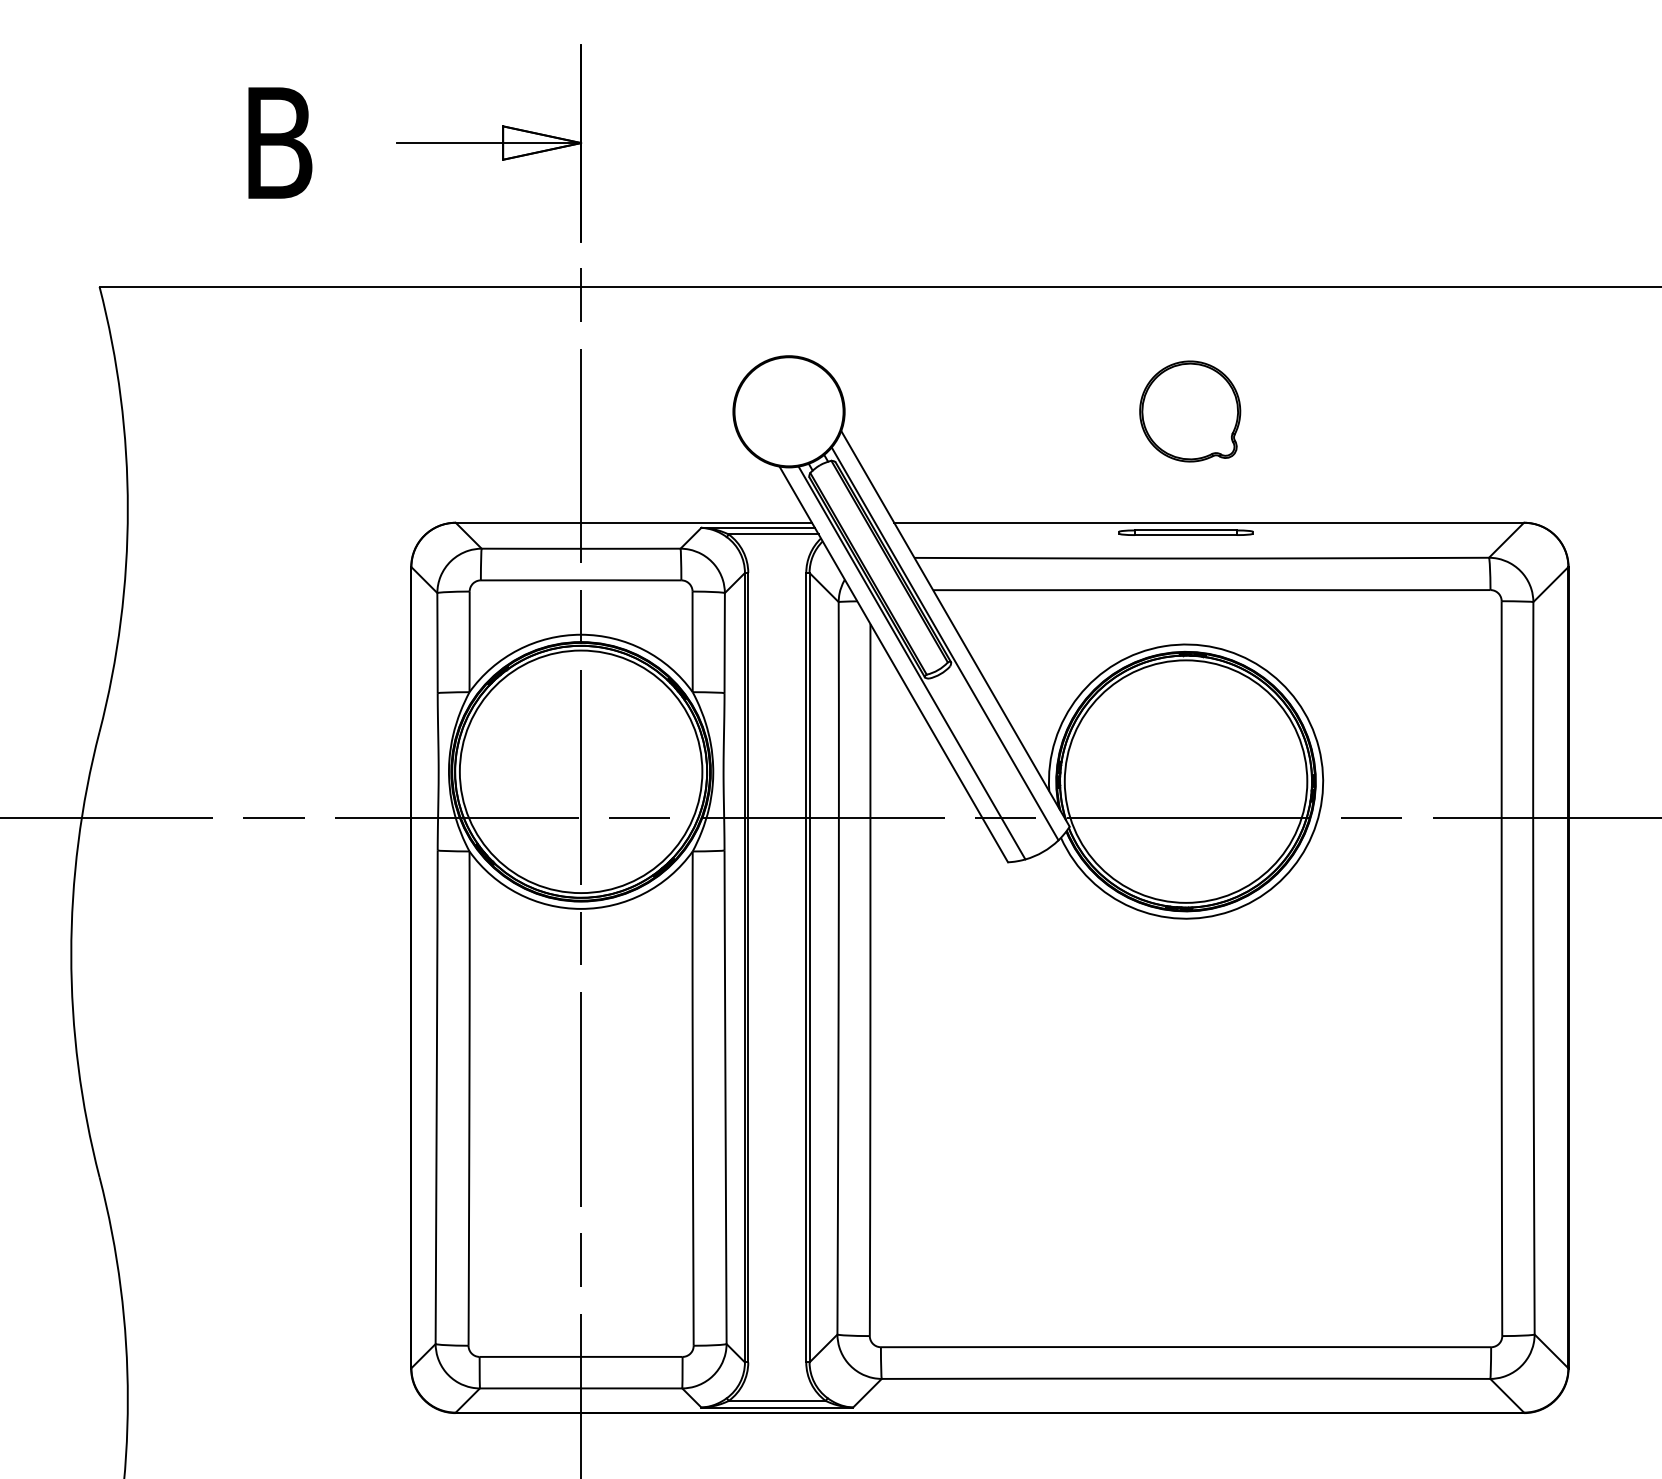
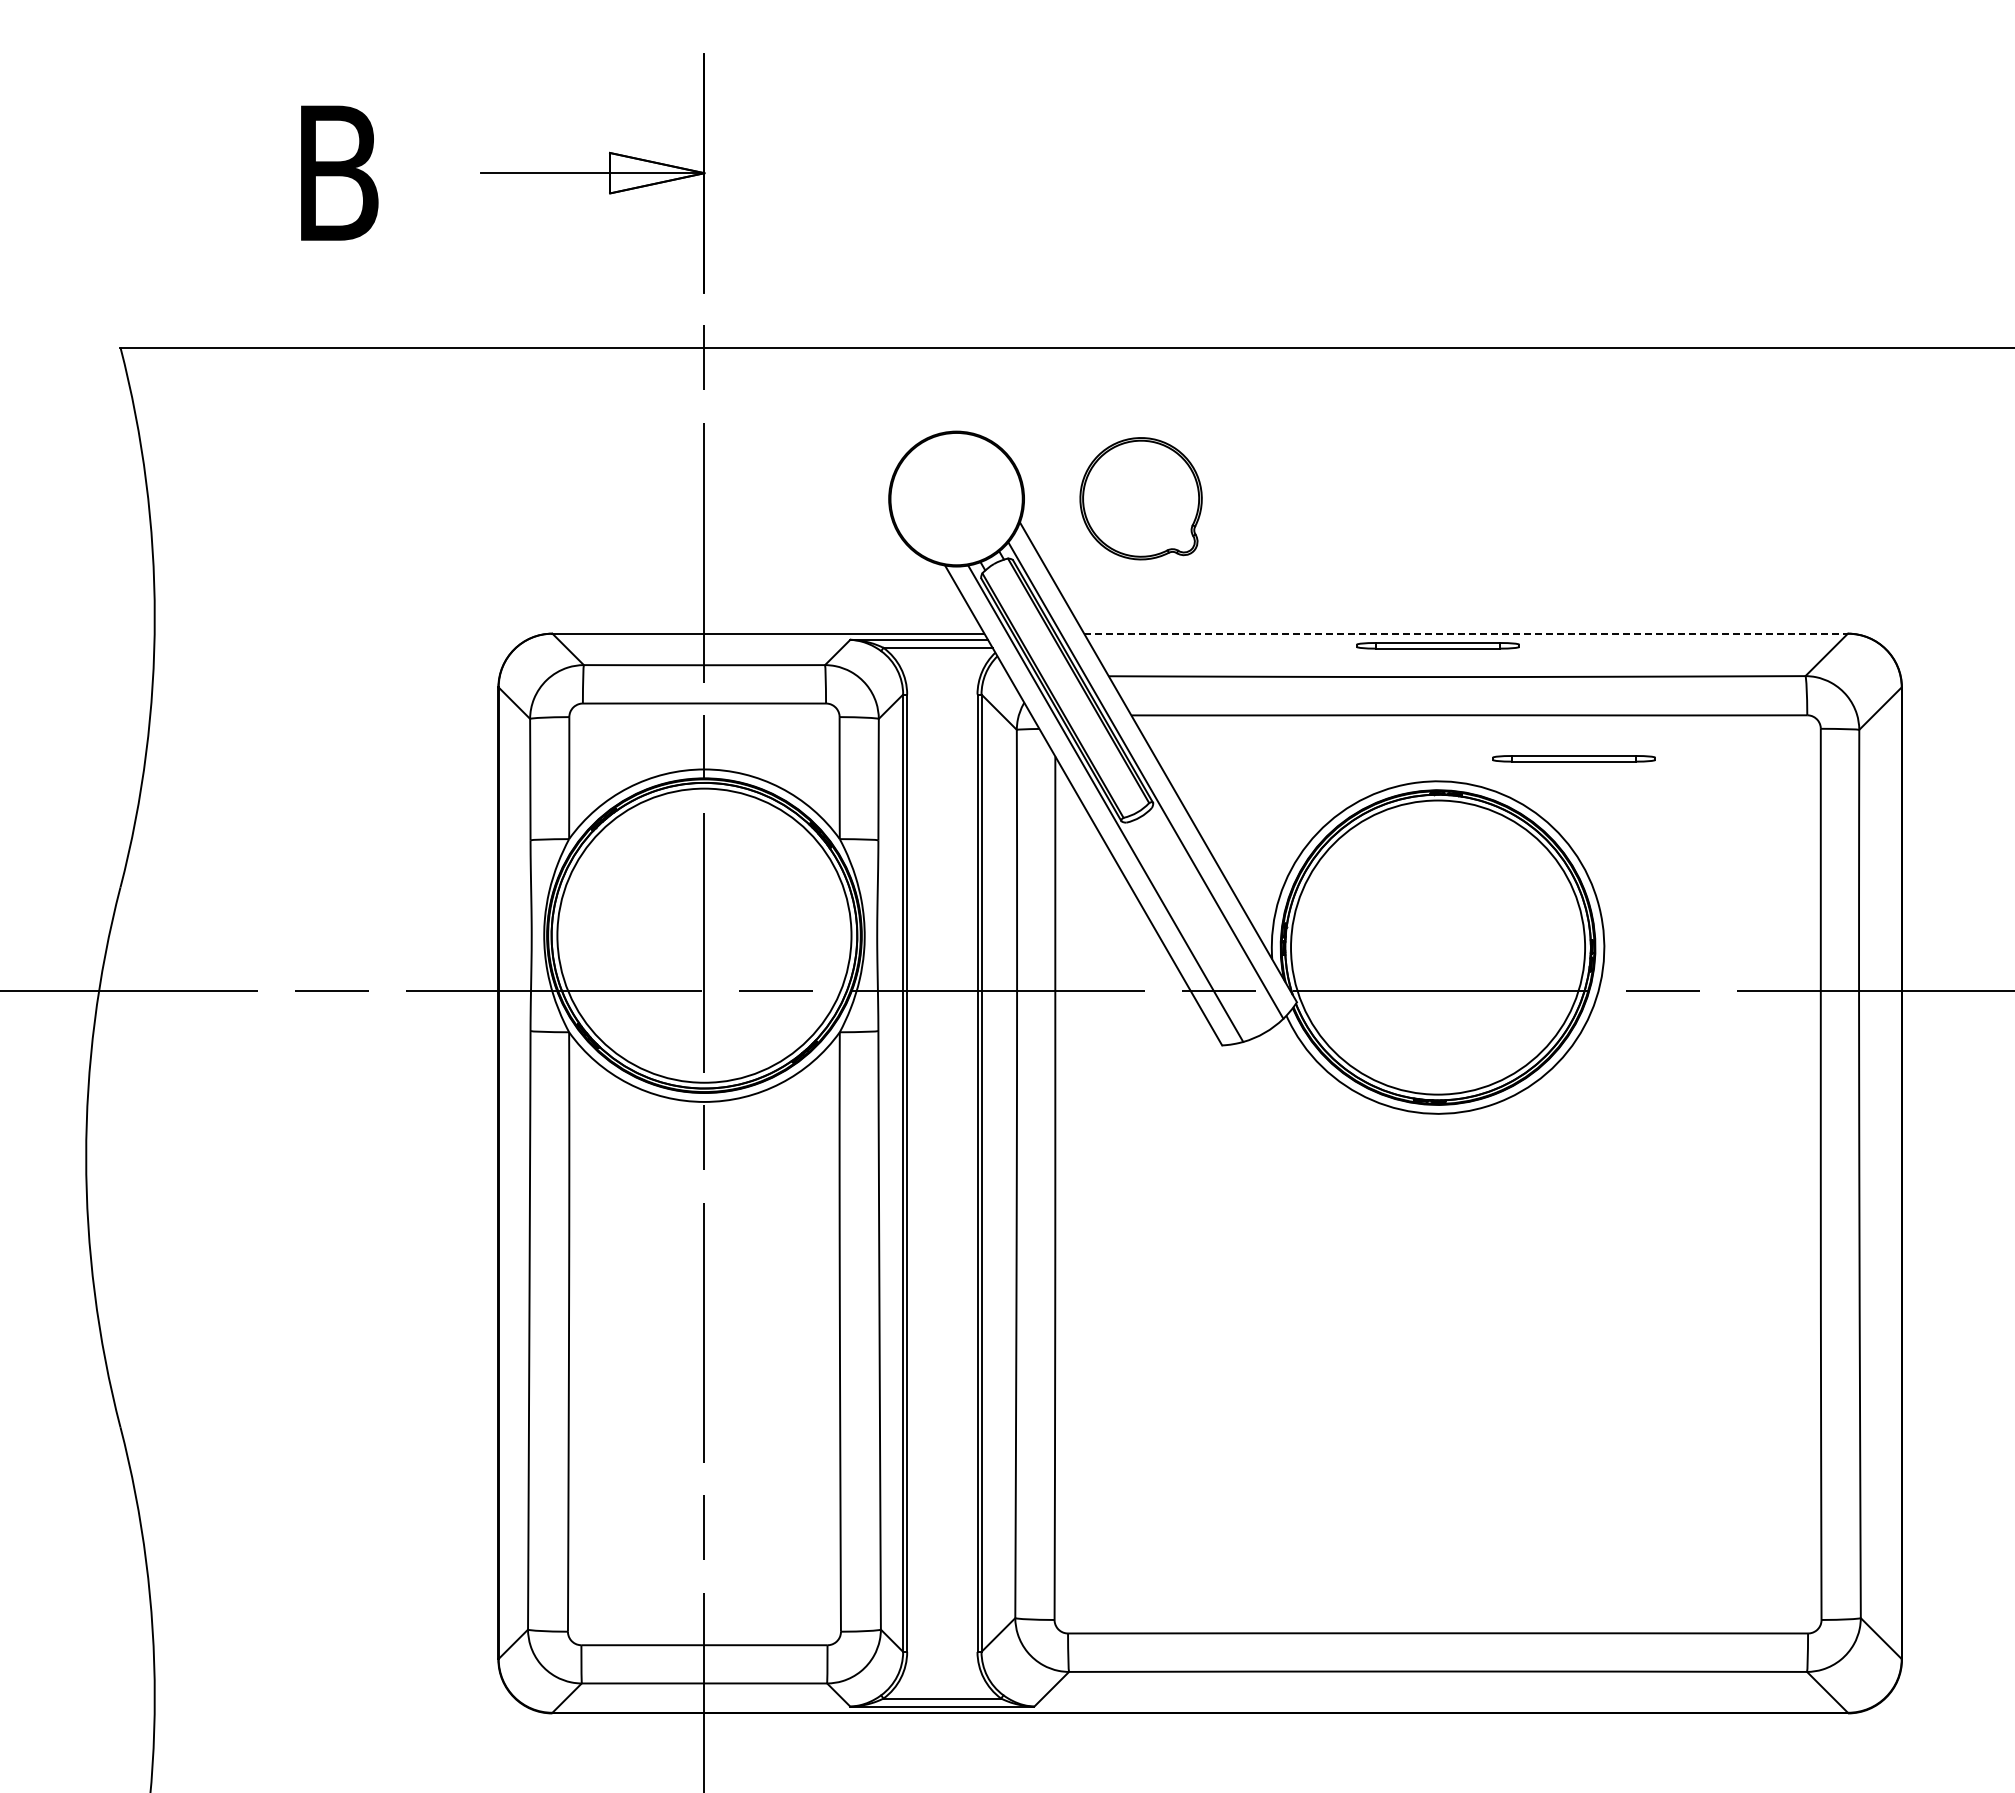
part: (1189, 411) -> (1140, 498), moved
line: (1209, 522) -> (1466, 633), solid -> dashed
part: (1297, 625) -> (1573, 758), added

